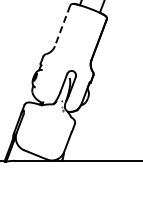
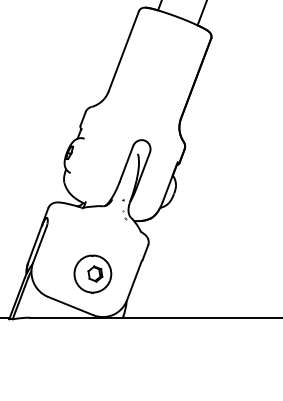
line: (62, 26) -> (123, 52), dashed -> solid
part: (46, 138) -> (92, 273), added

